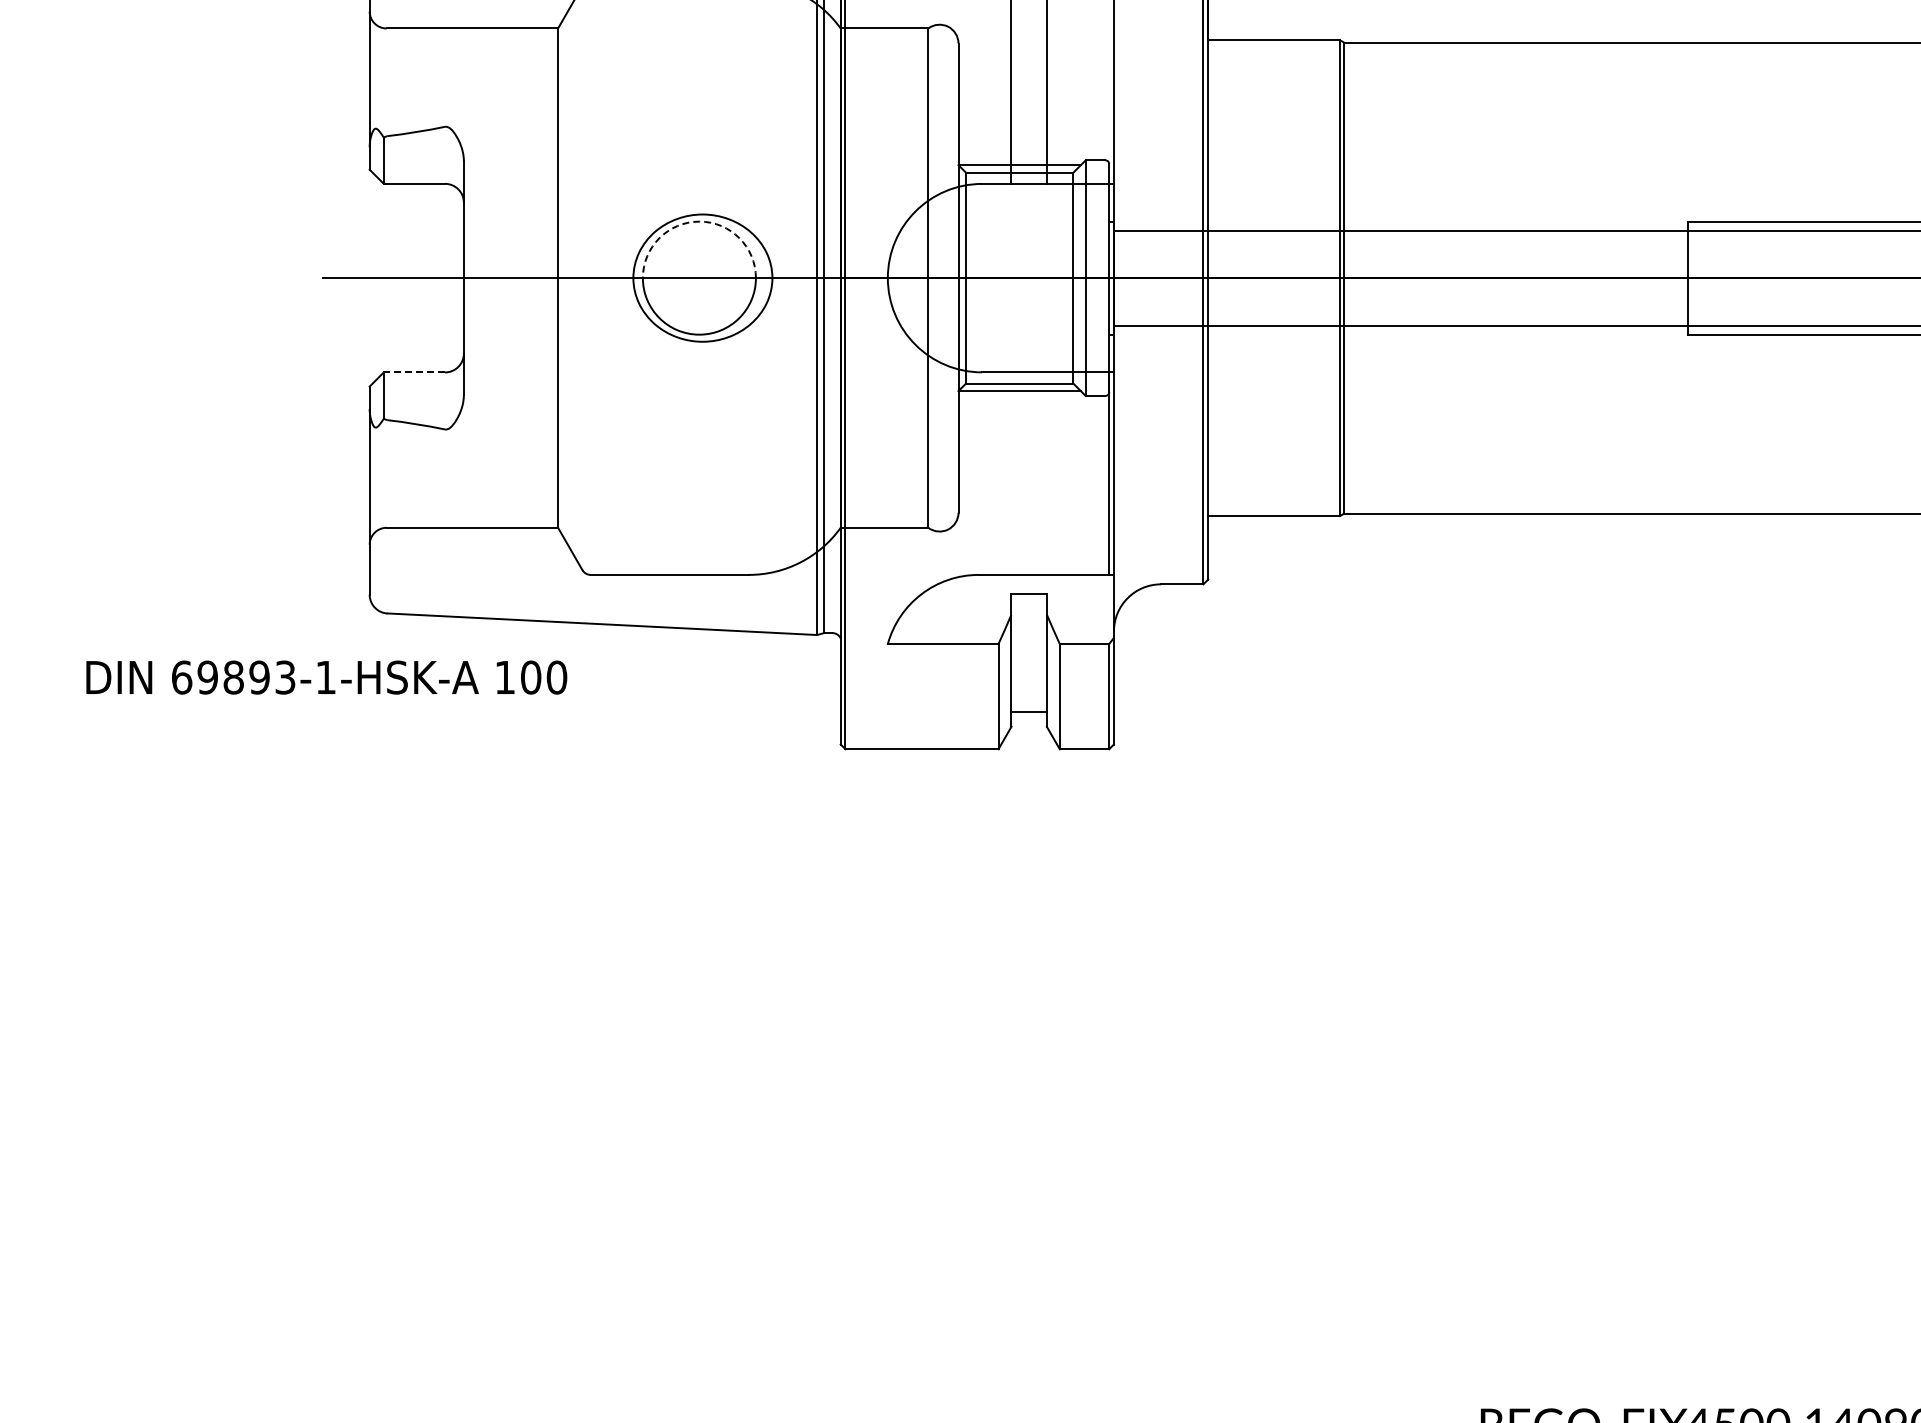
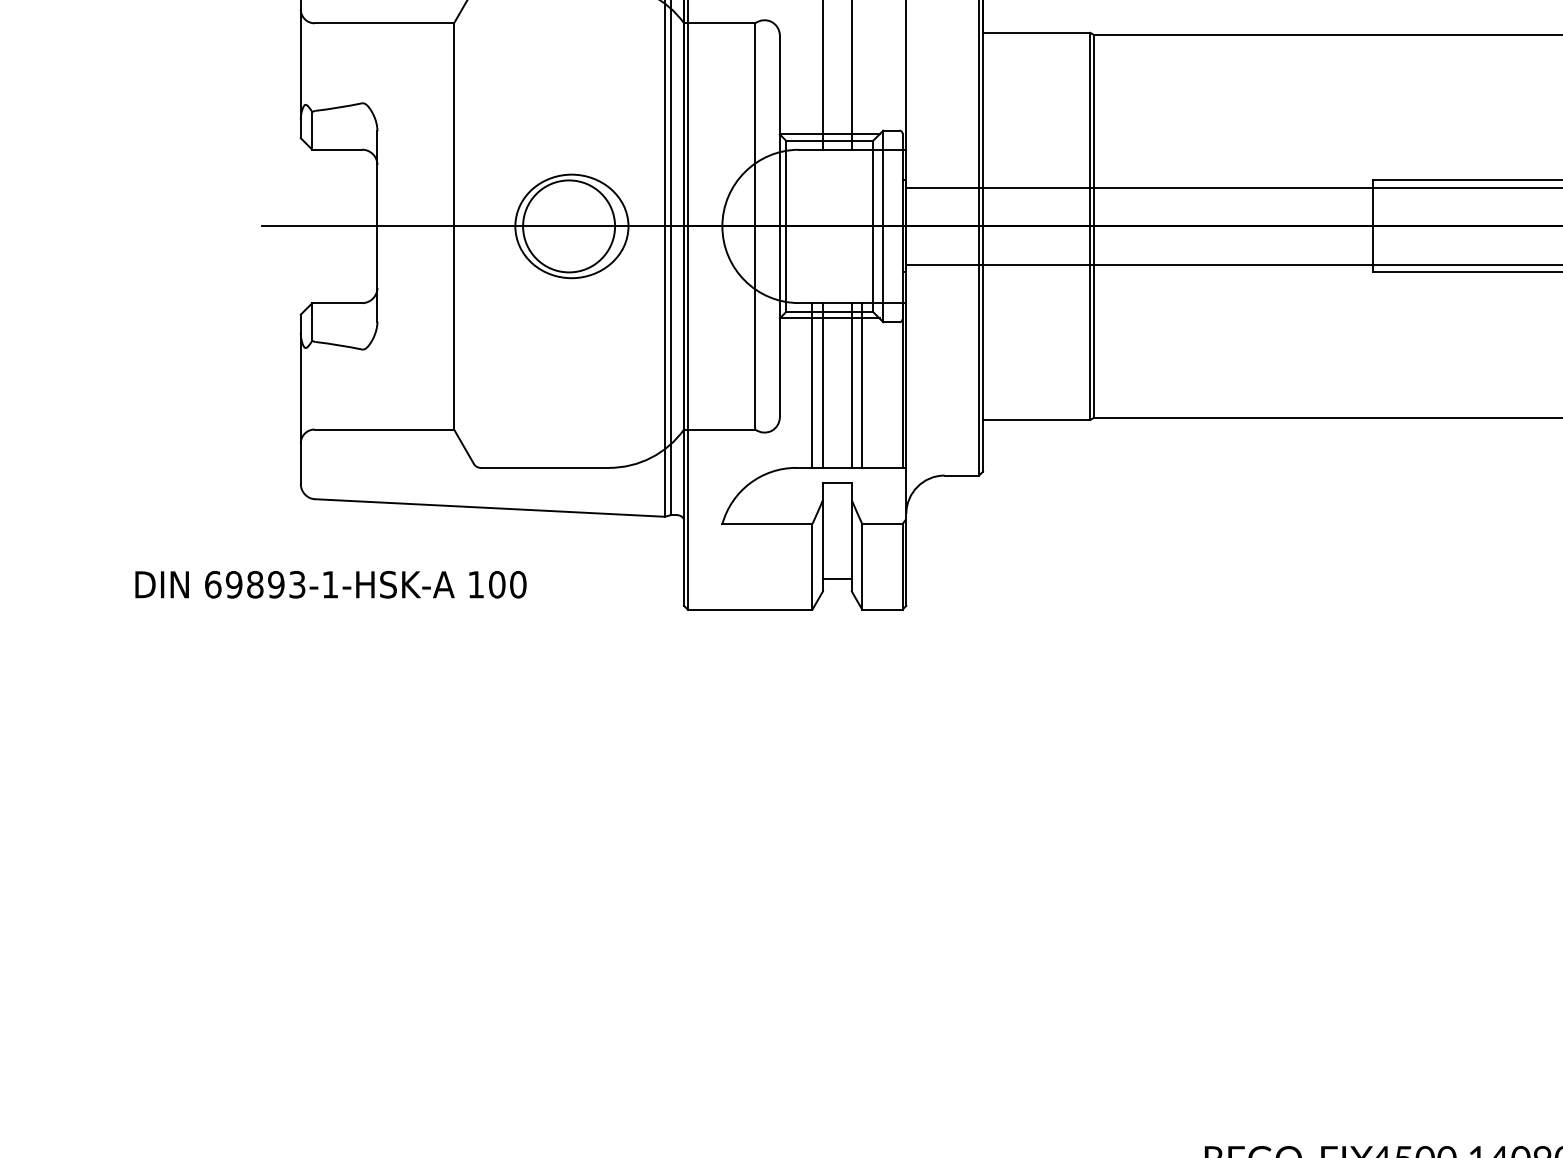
arc: (699, 221) -> (569, 180), dashed -> solid
line: (414, 372) -> (337, 303), dashed -> solid
line: (998, 473) -> (812, 385), added
line: (1011, 473) -> (822, 385), added
line: (1046, 473) -> (851, 385), added
line: (1059, 473) -> (862, 385), added
text: (326, 677) -> (330, 584), moved

